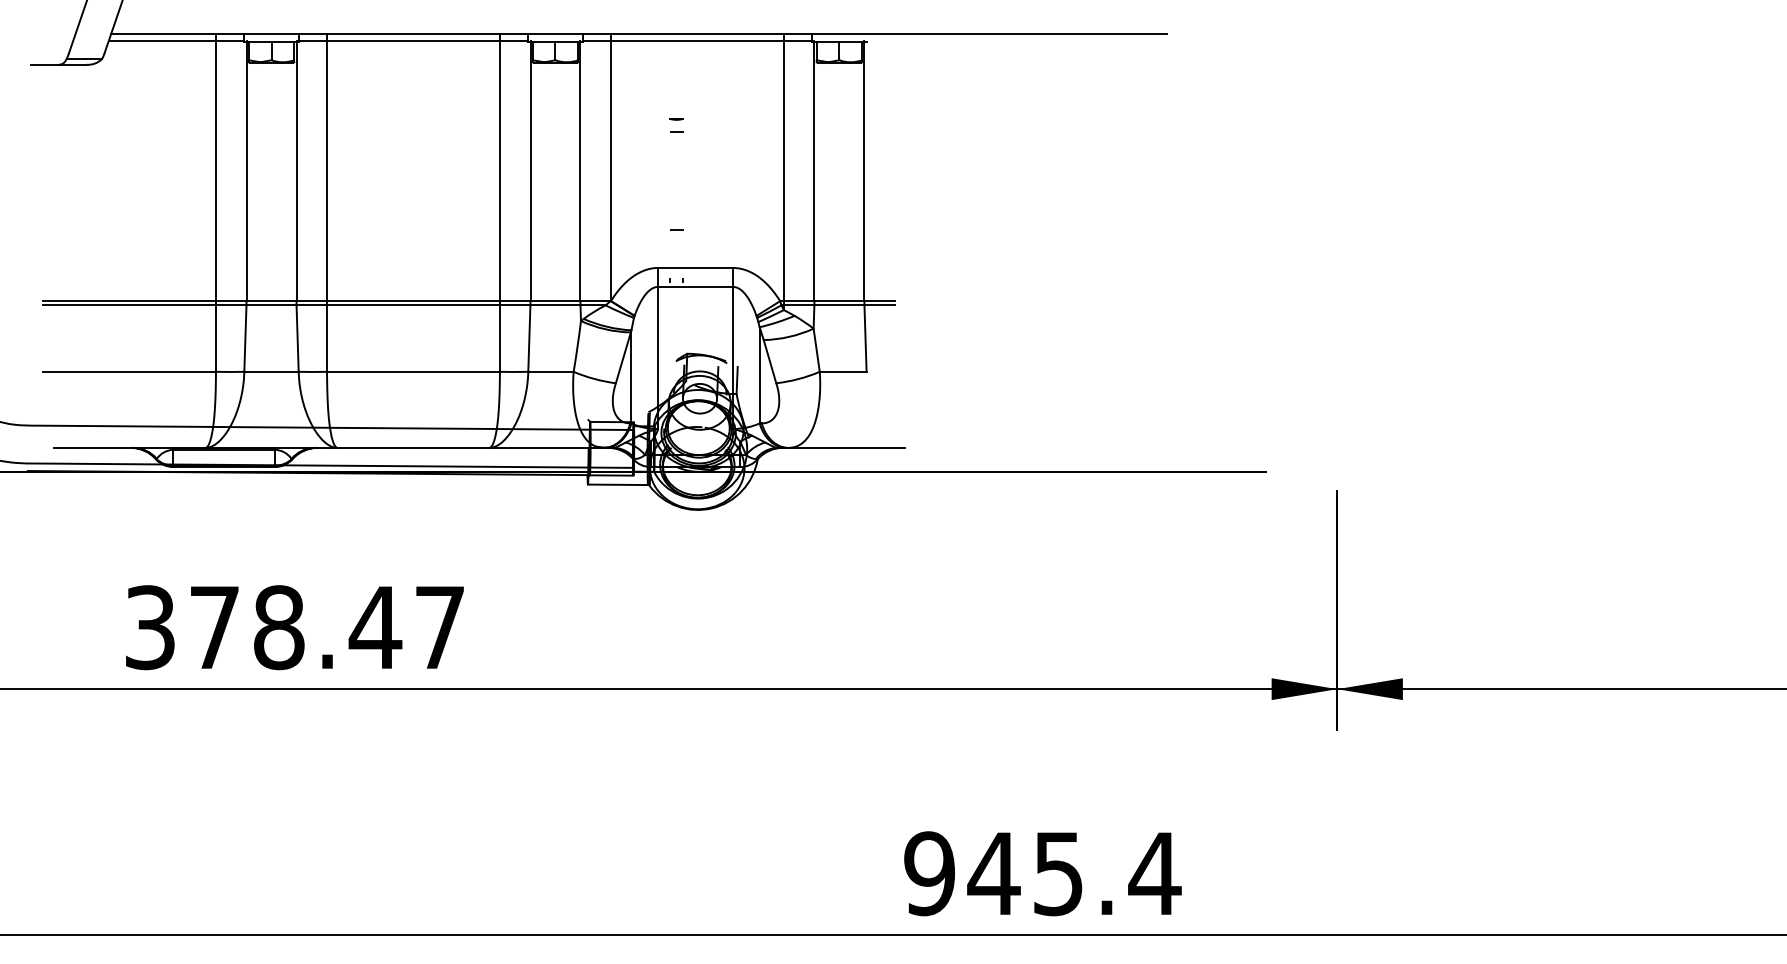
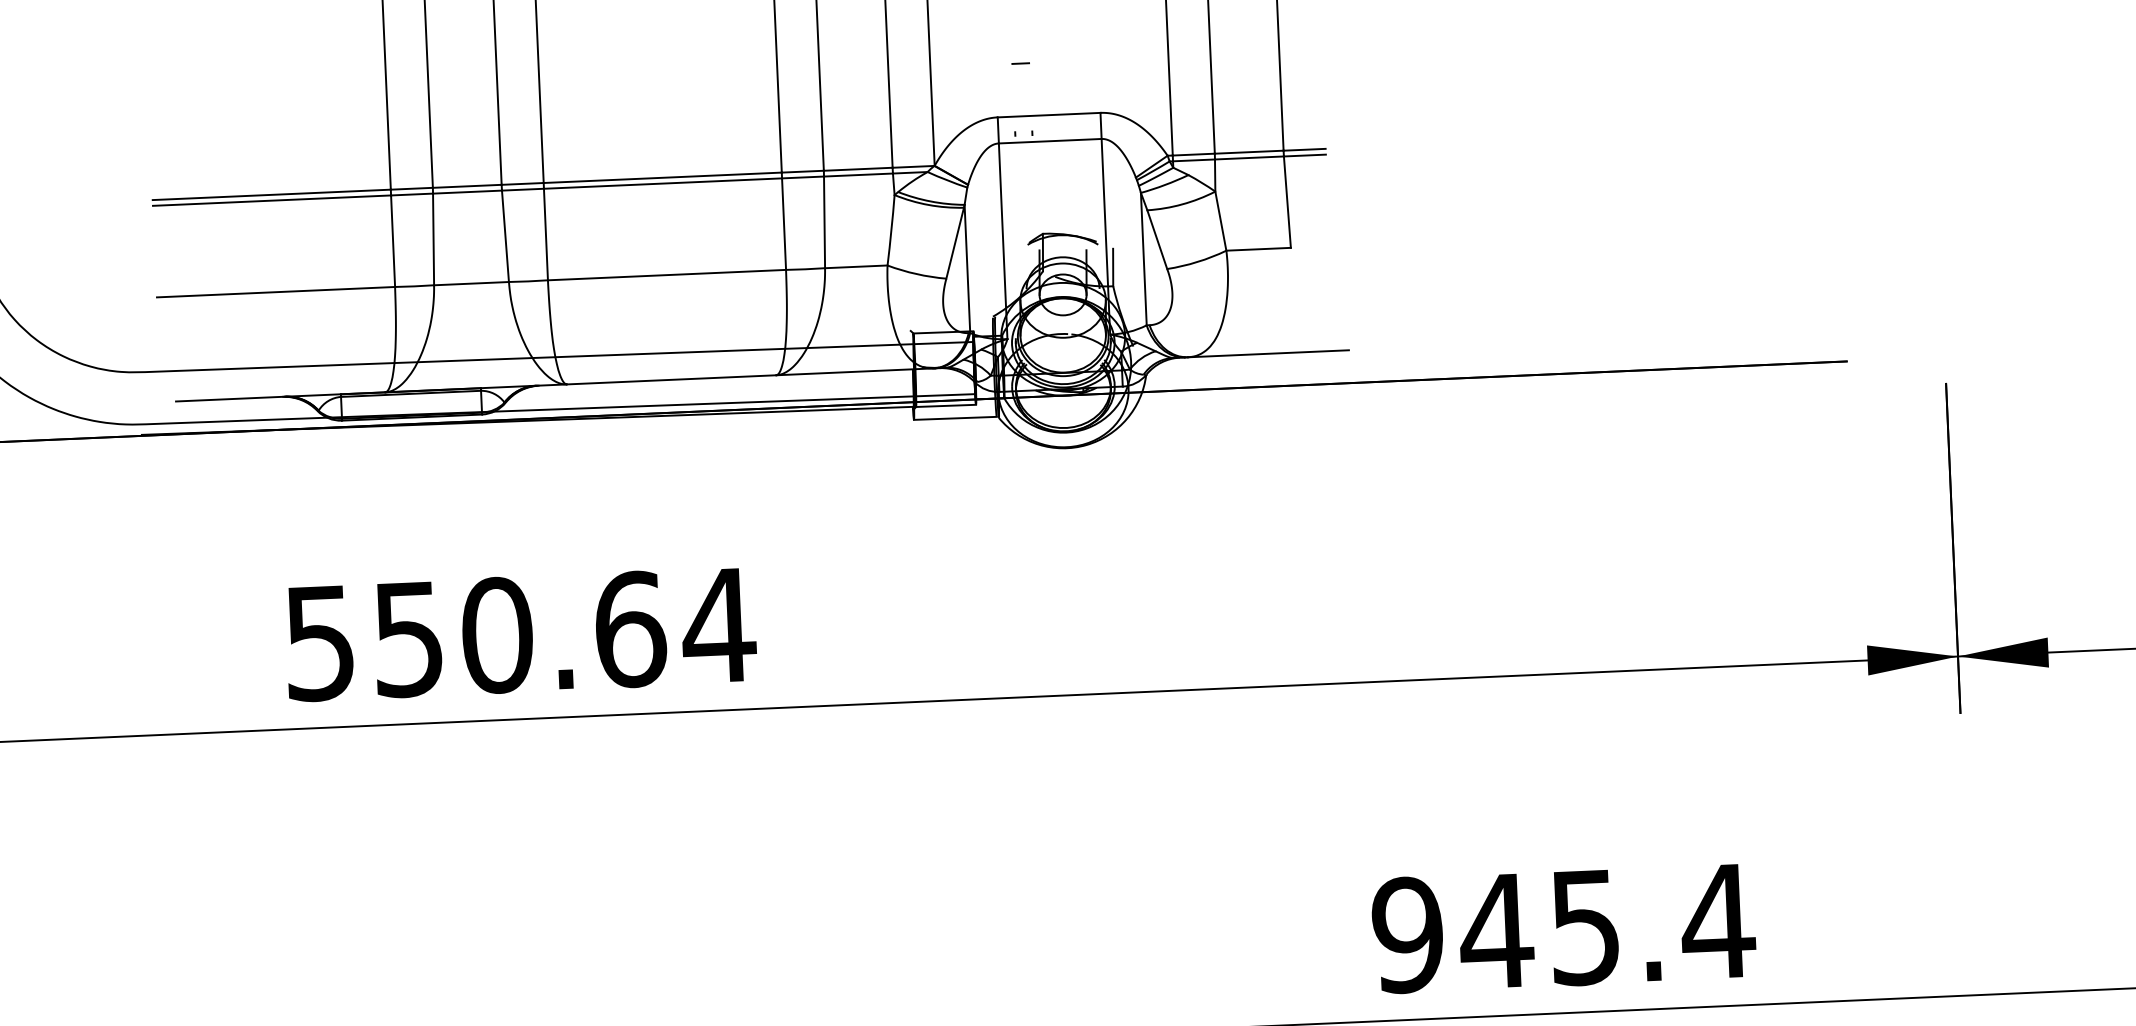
text: (296, 627) -> (521, 634), 378.47 -> 550.64

